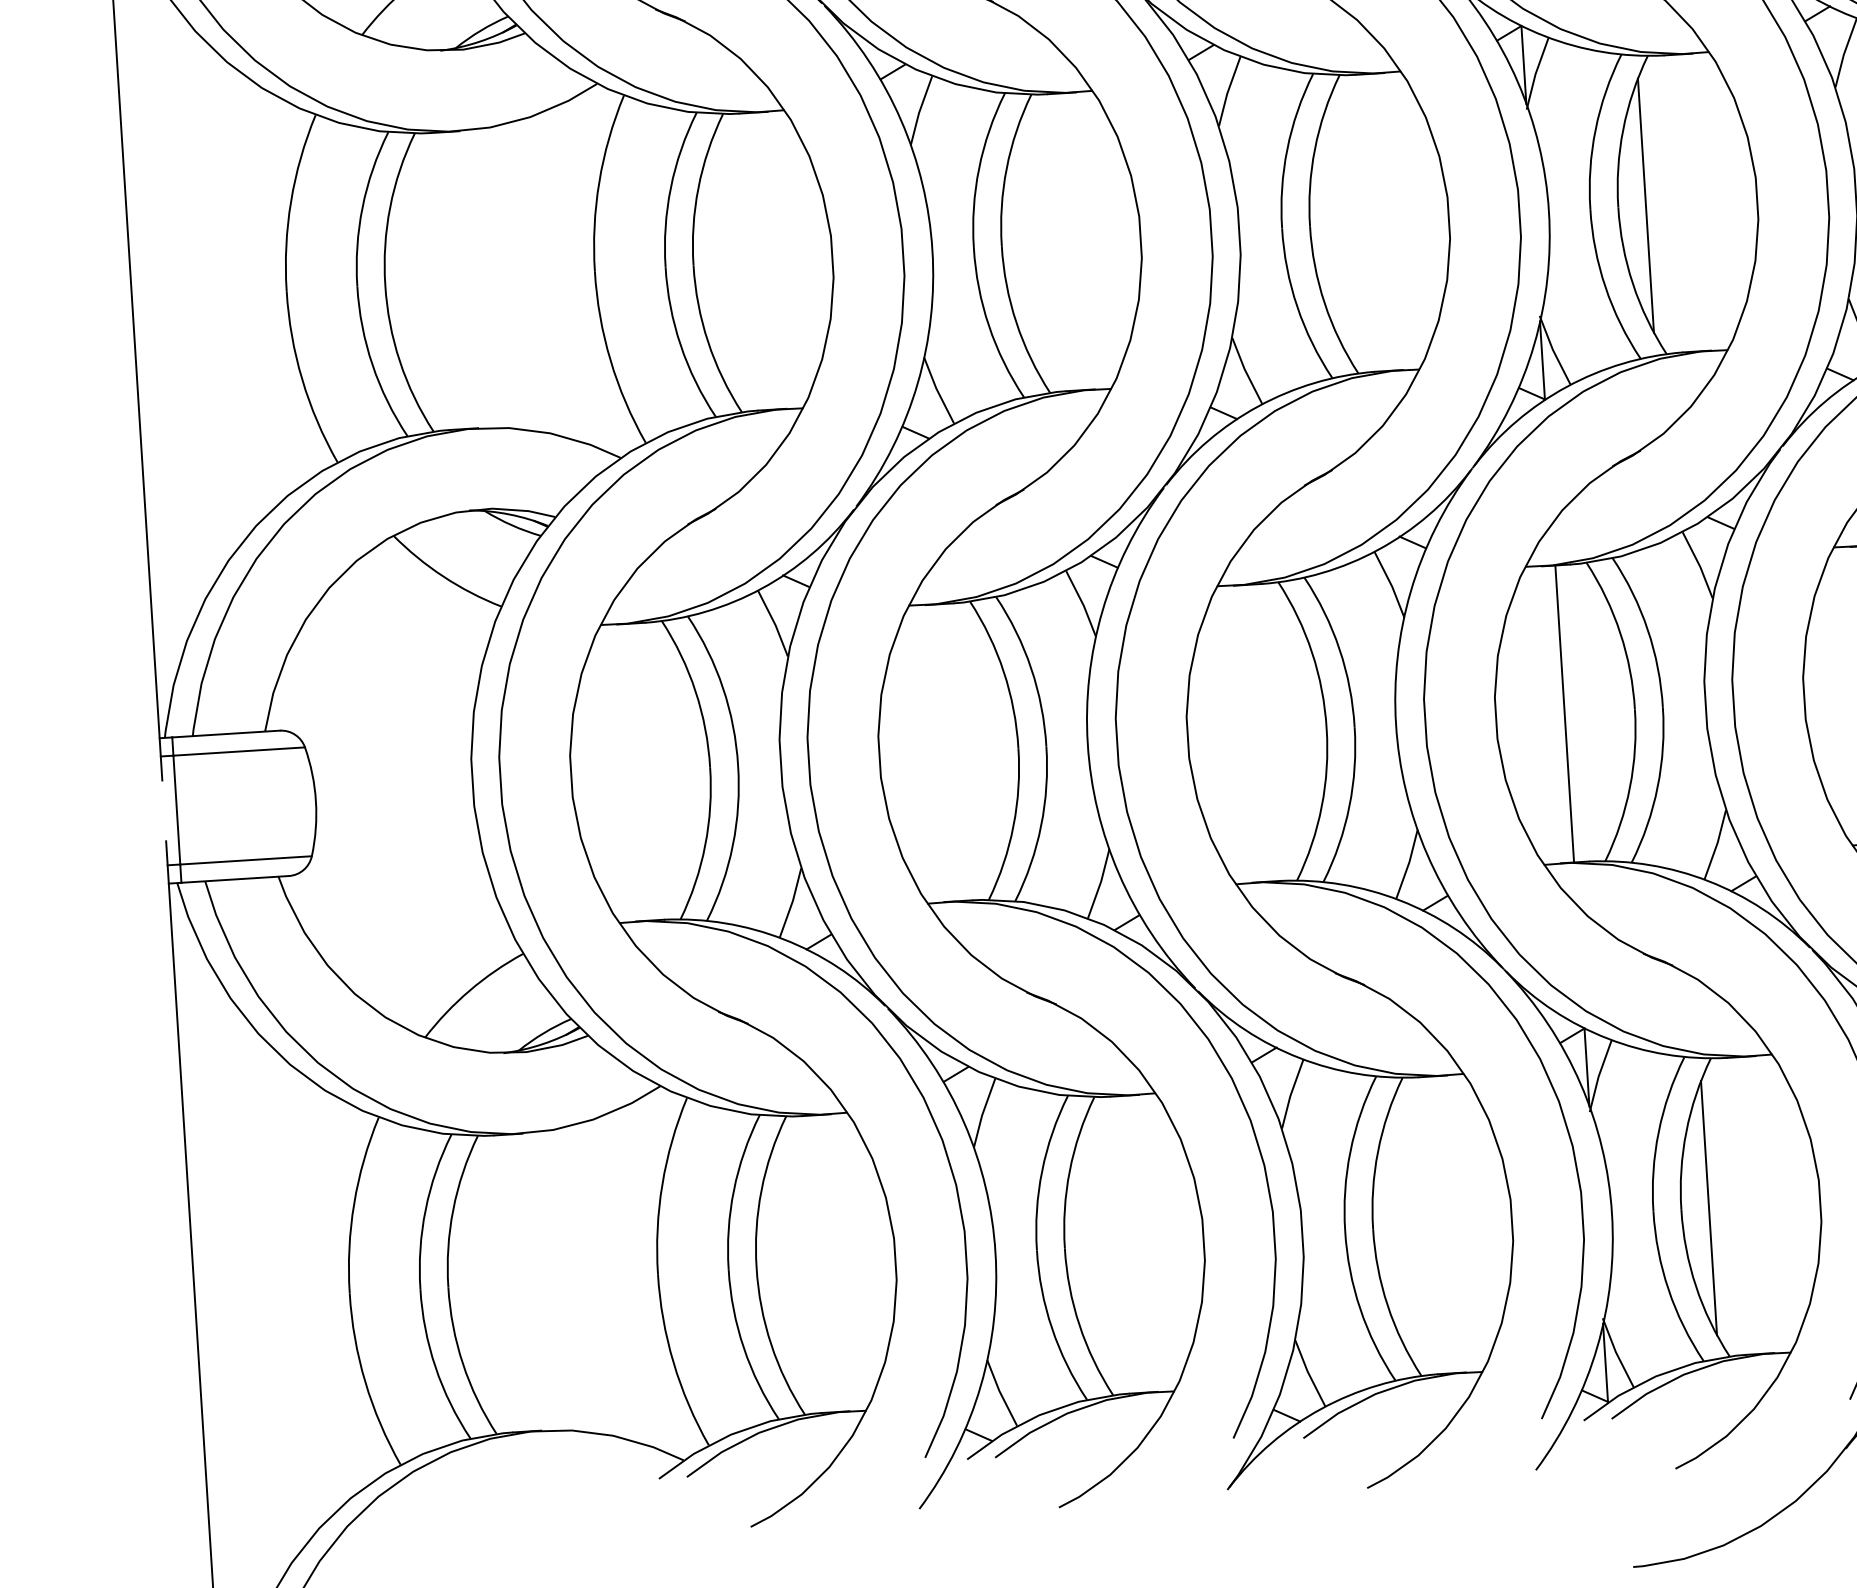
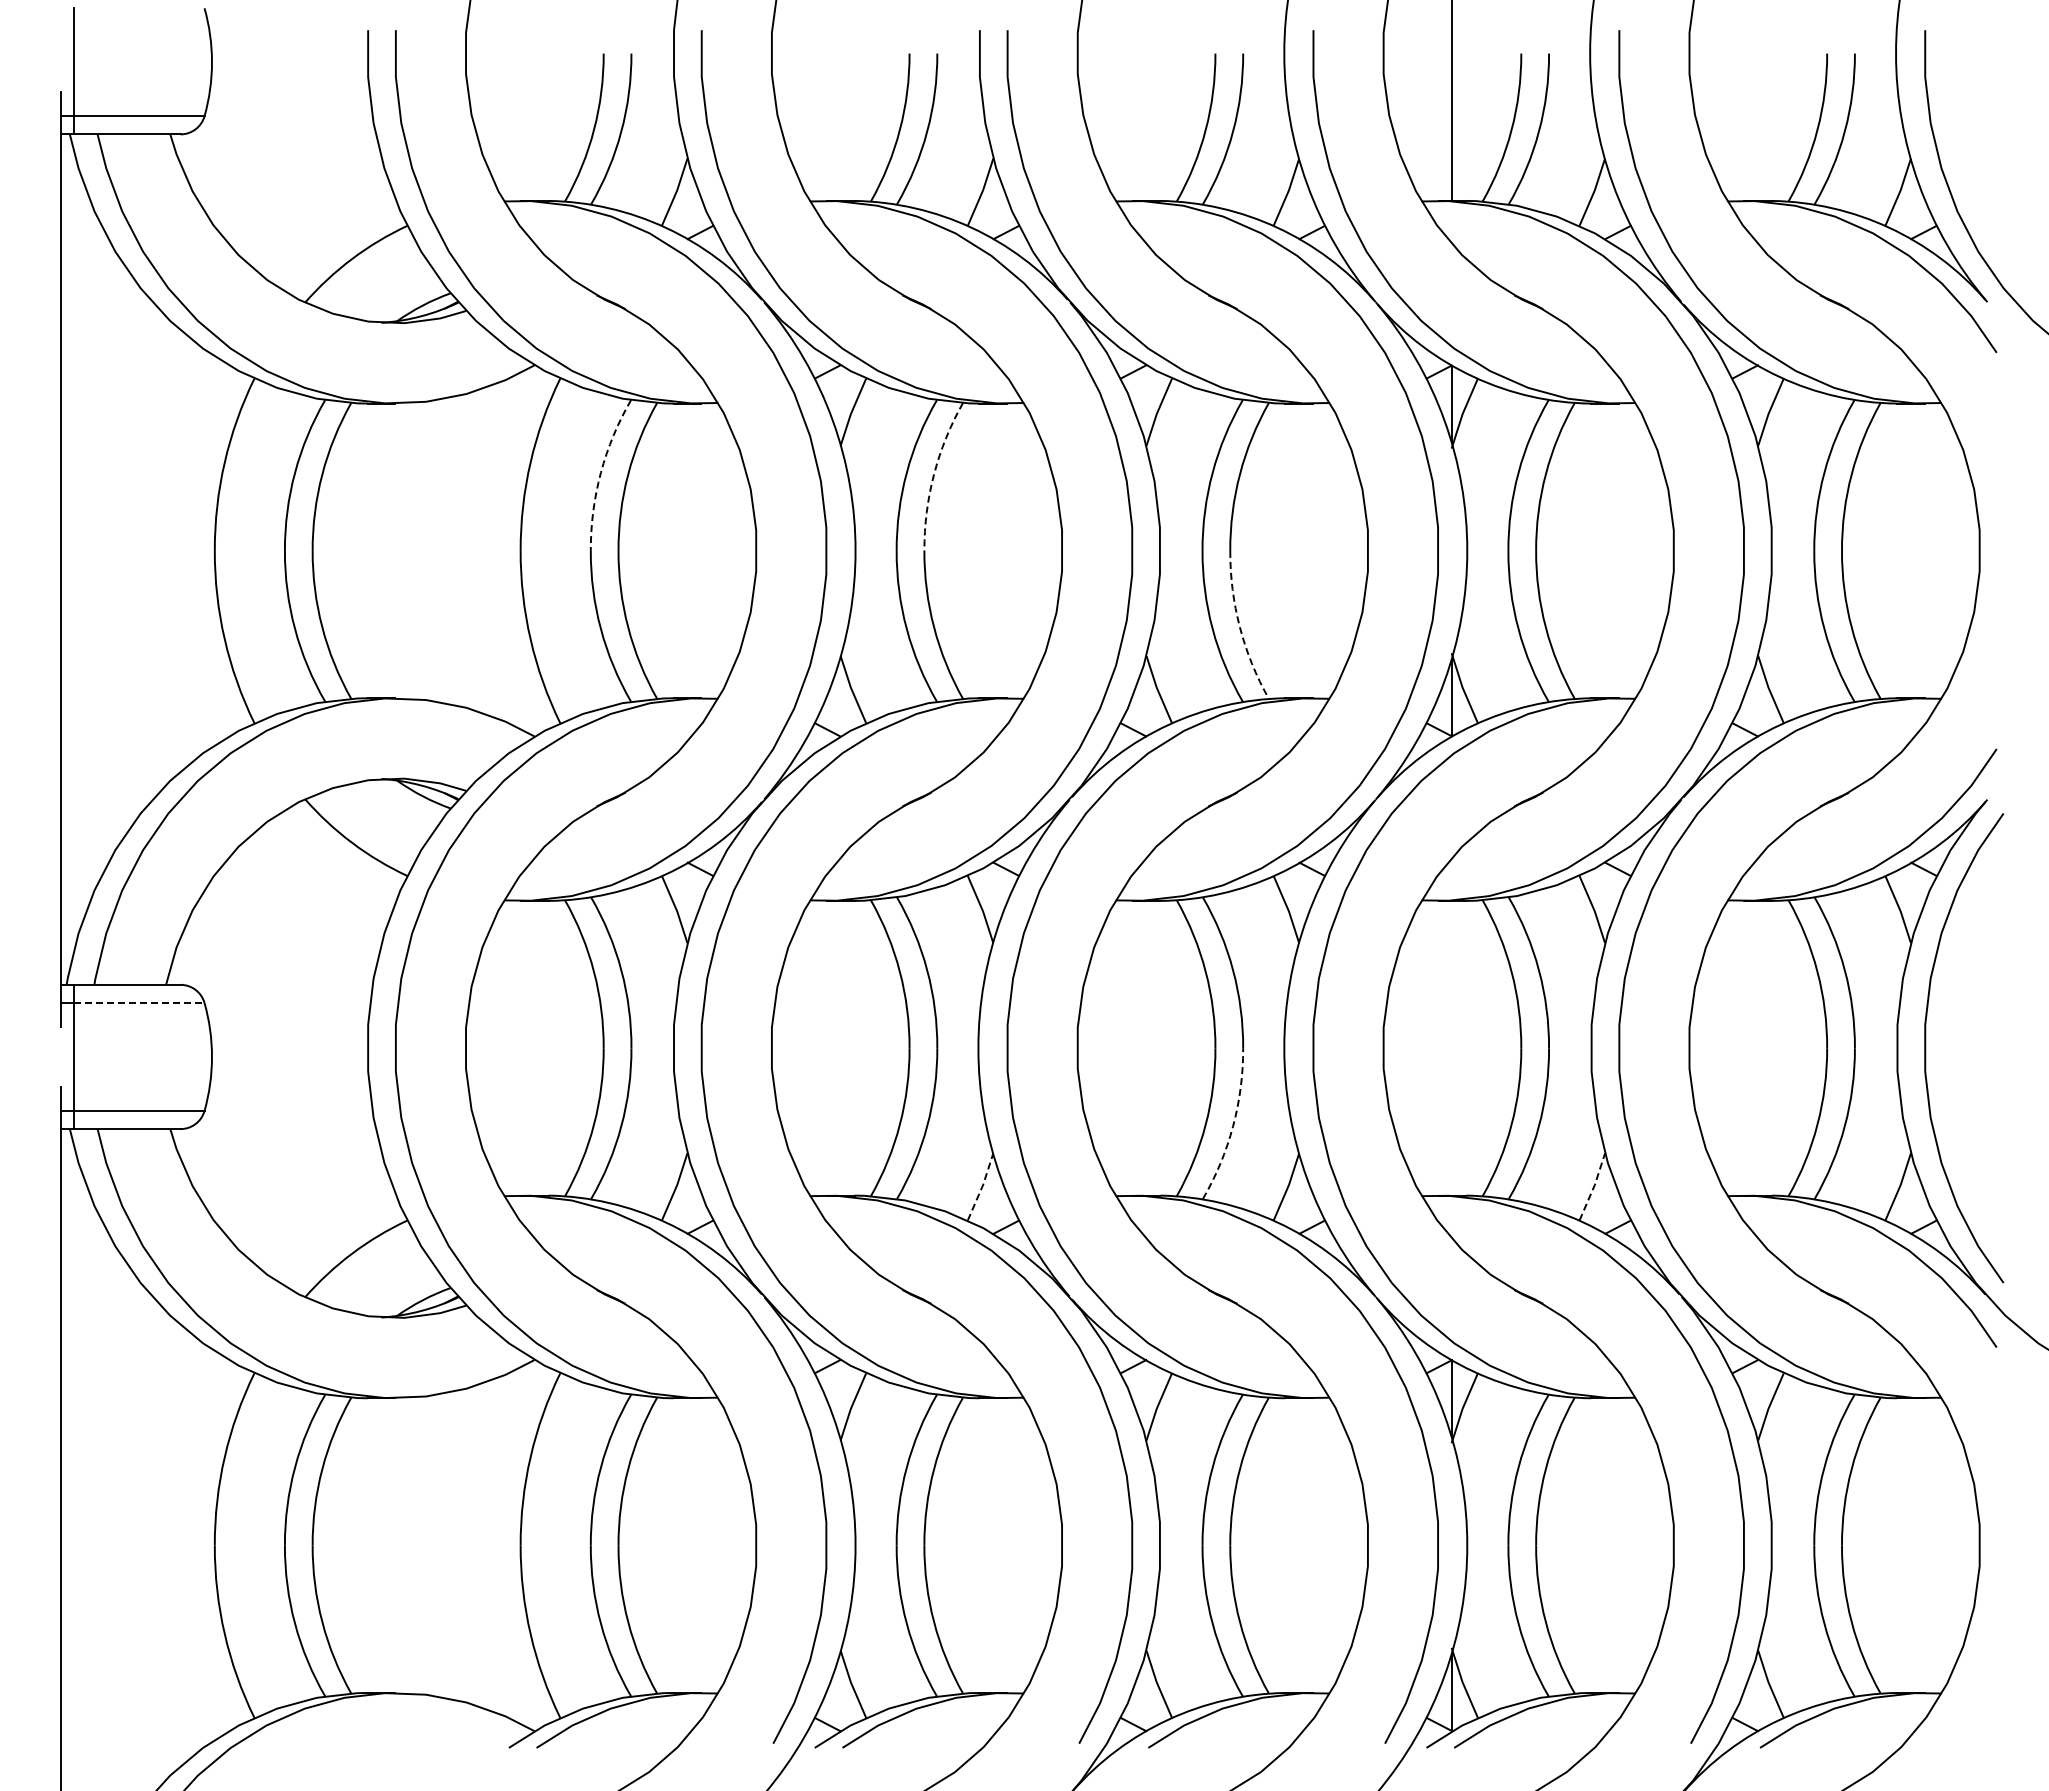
arc: (1007, 168) -> (934, 474), solid -> dashed
arc: (670, 187) -> (600, 472), solid -> dashed
line: (1645, 205) -> (1563, 550), removed
arc: (1324, 303) -> (1239, 627), solid -> dashed
line: (1564, 713) -> (1451, 1047), removed
line: (239, 751) -> (139, 1002), solid -> dashed
arc: (1349, 806) -> (1233, 1126), solid -> dashed
line: (1717, 844) -> (1594, 1186), solid -> dashed
line: (1100, 883) -> (982, 1186), solid -> dashed
line: (1708, 1208) -> (1563, 1545), removed

